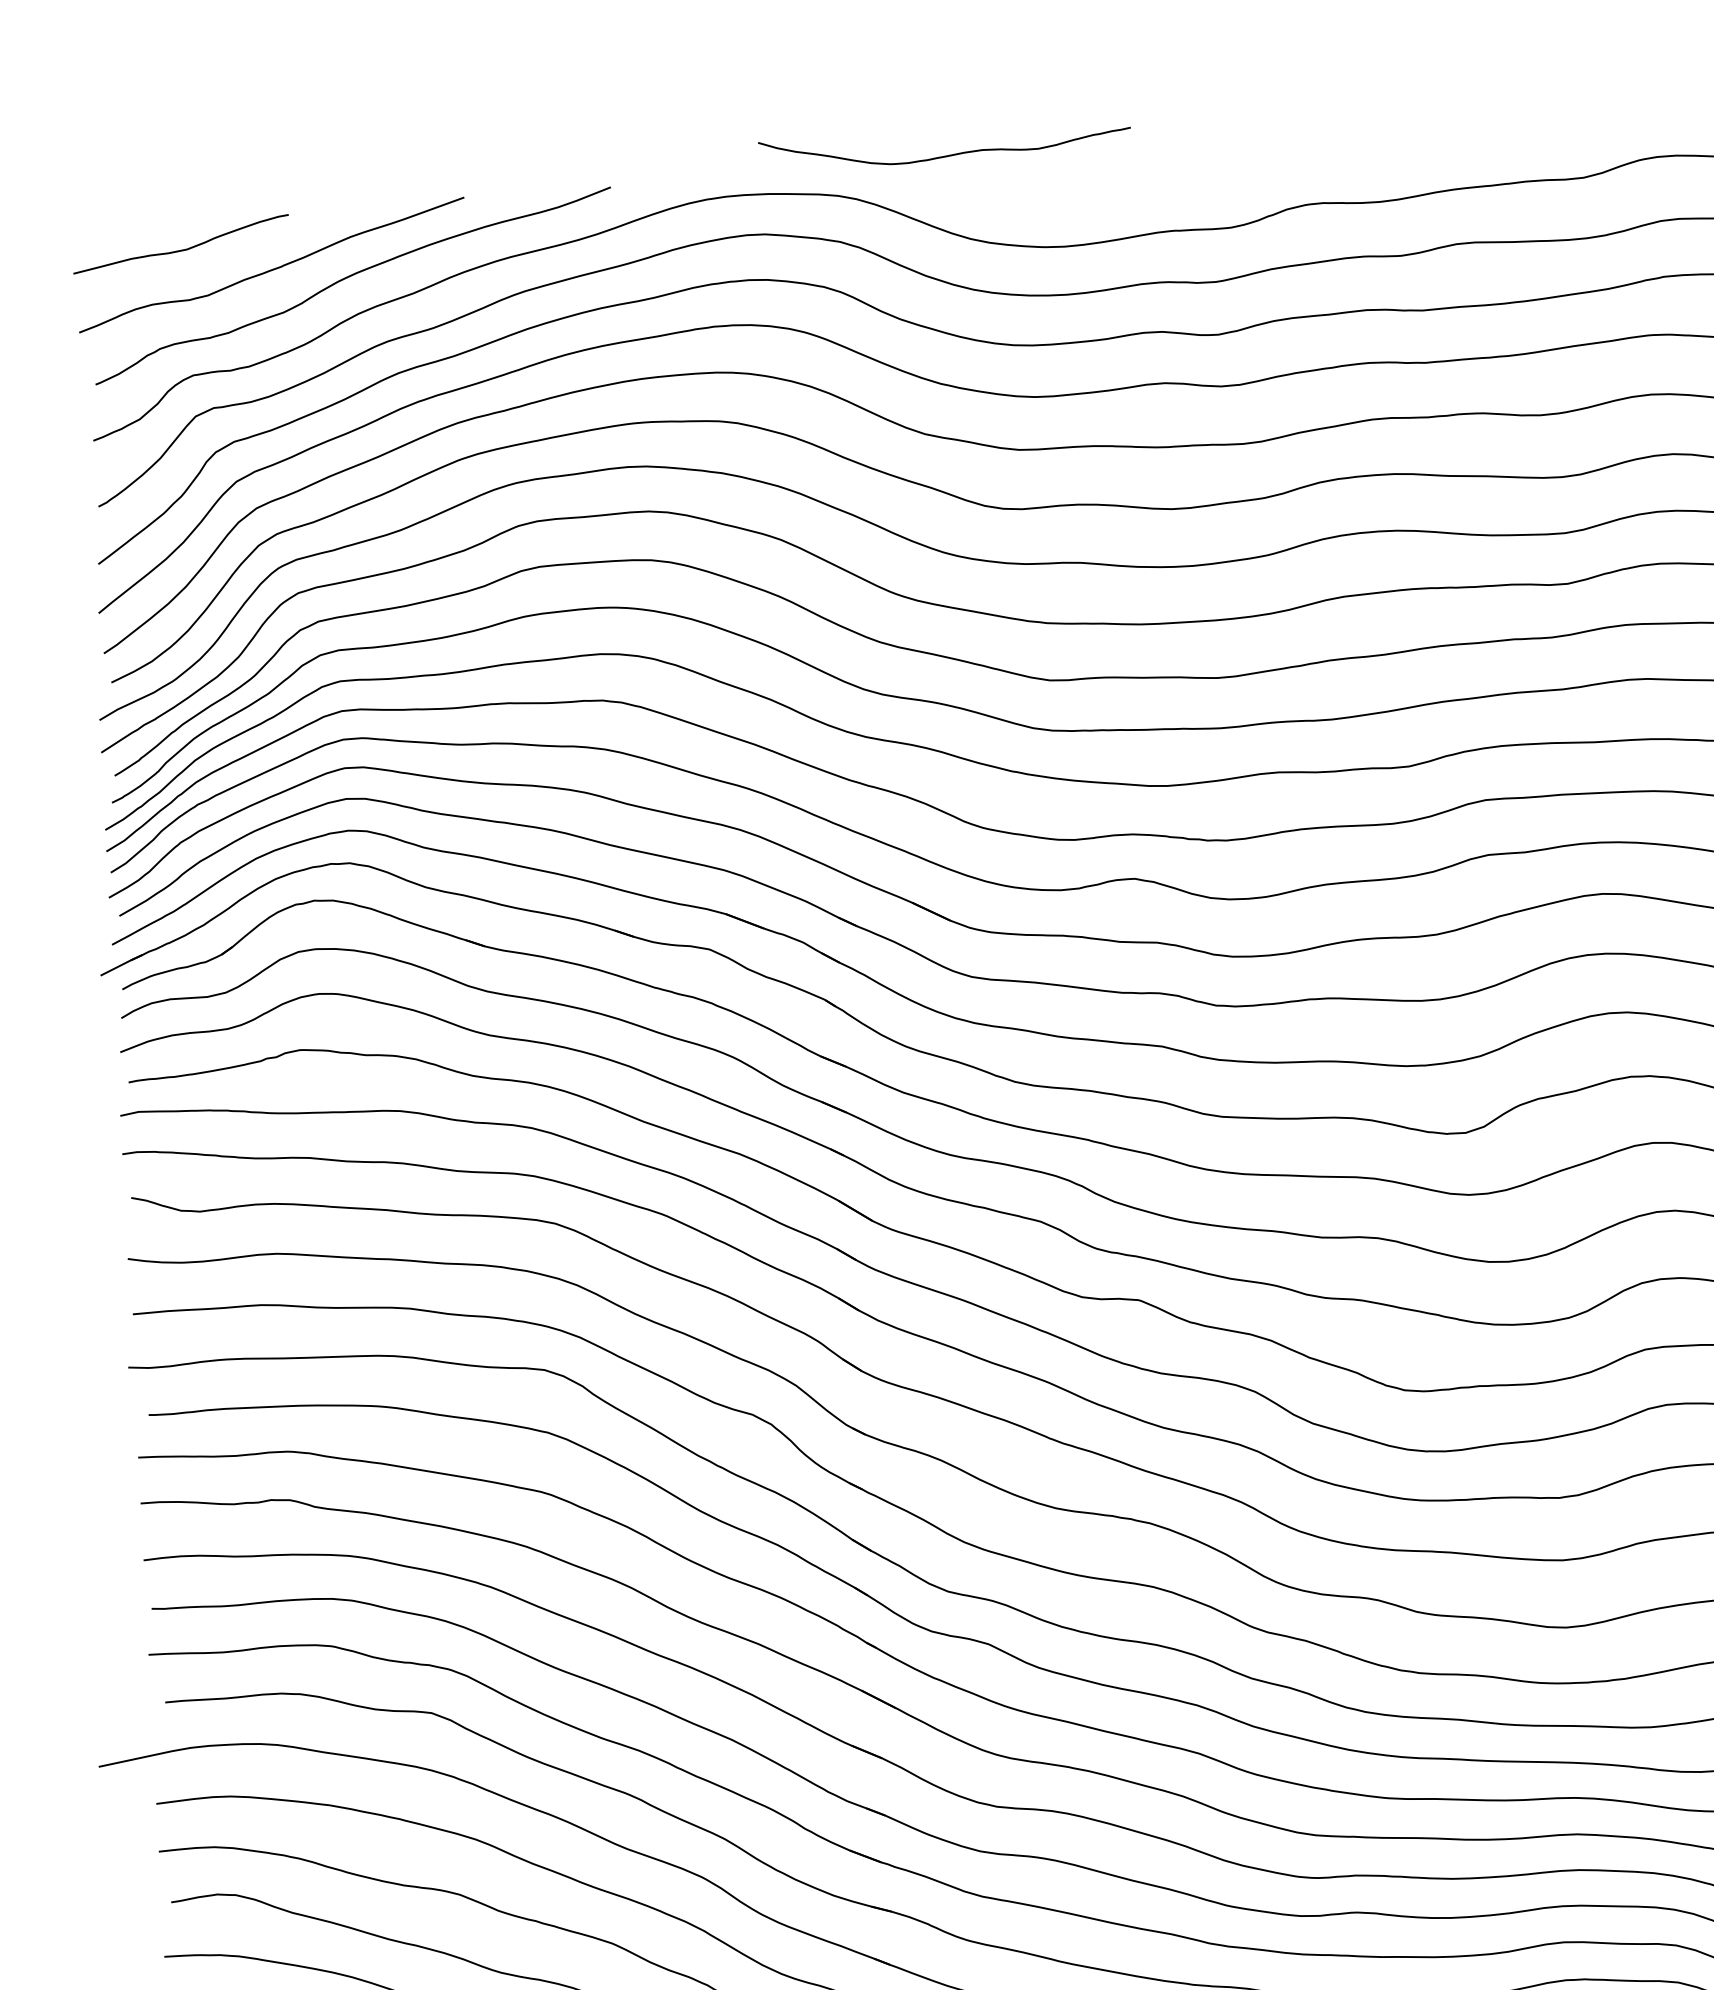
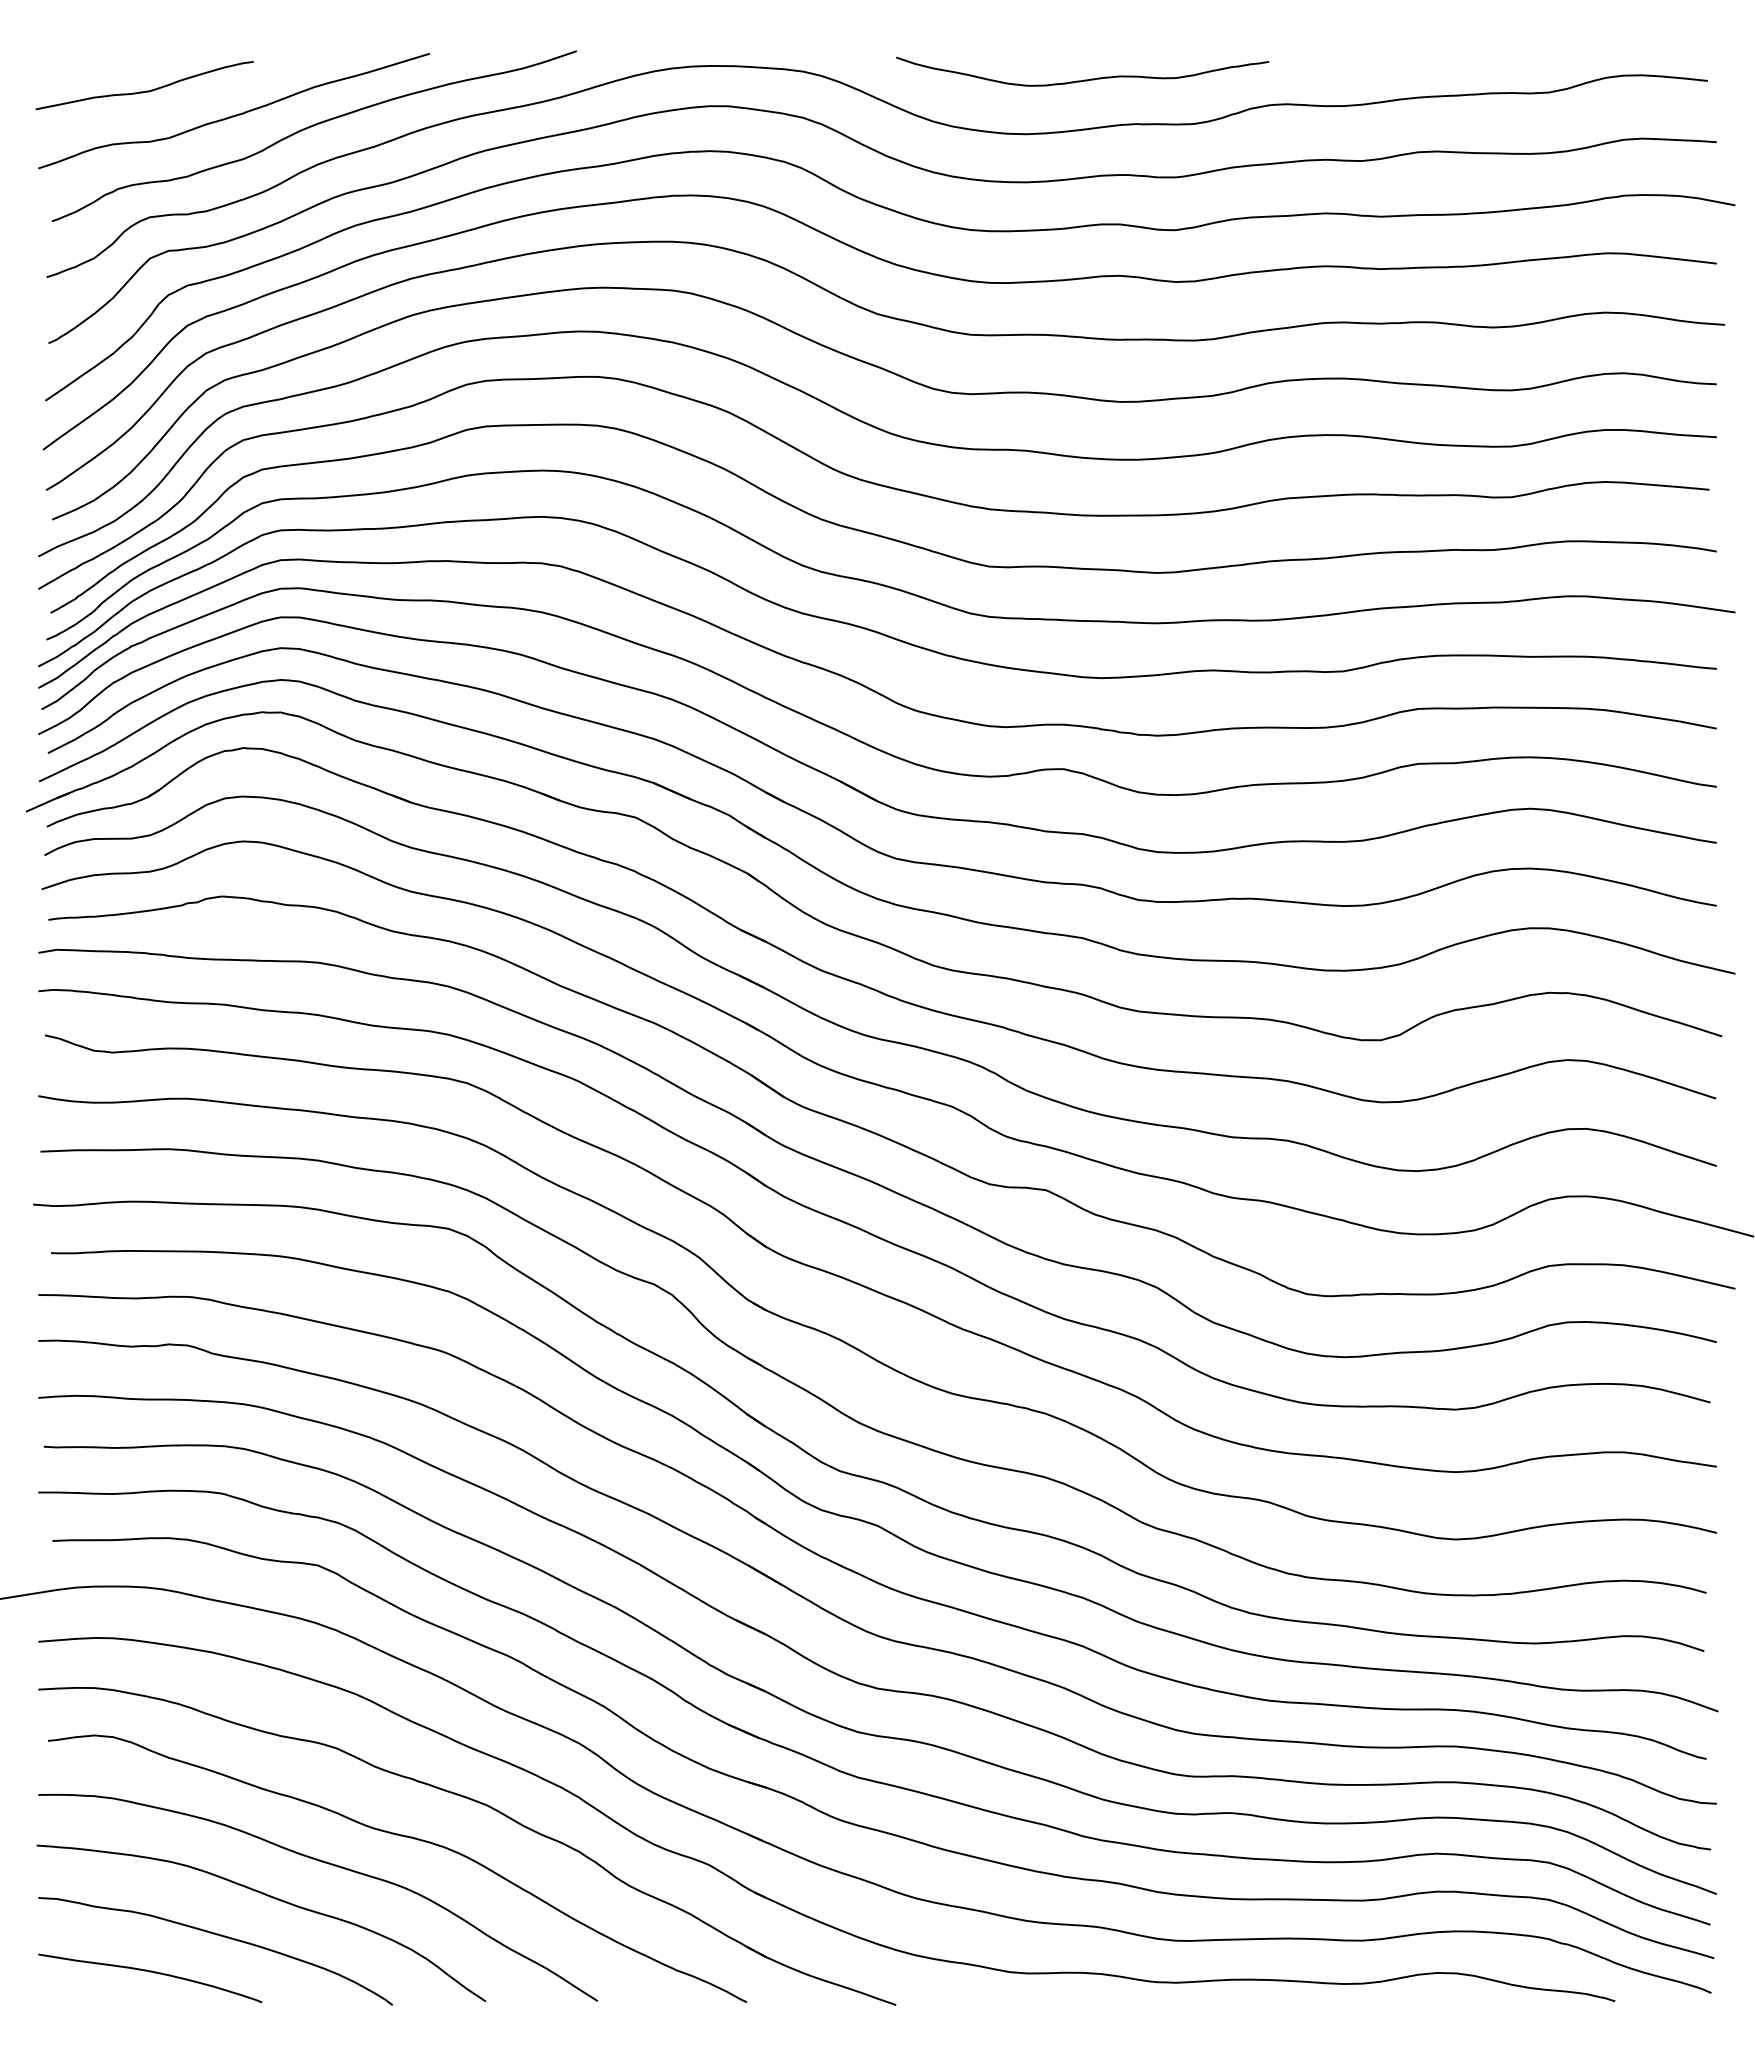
curve: (947, 154) -> (1084, 79), moved

